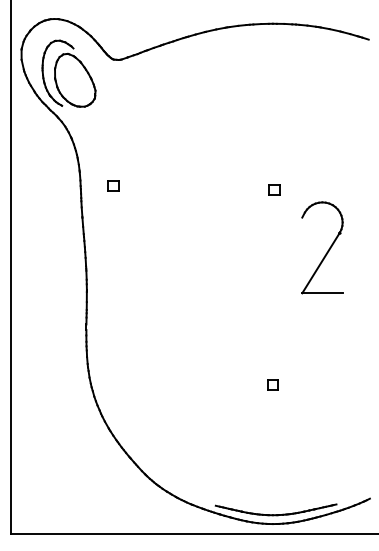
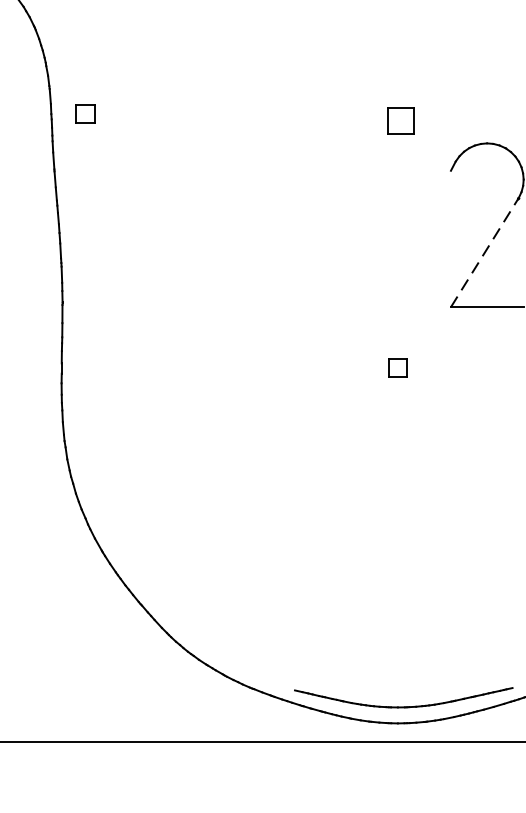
part: (113, 185) -> (85, 112), moved
part: (274, 189) -> (400, 120), size x1.4
line: (321, 262) -> (485, 251), solid -> dashed
part: (272, 384) -> (397, 367), moved

